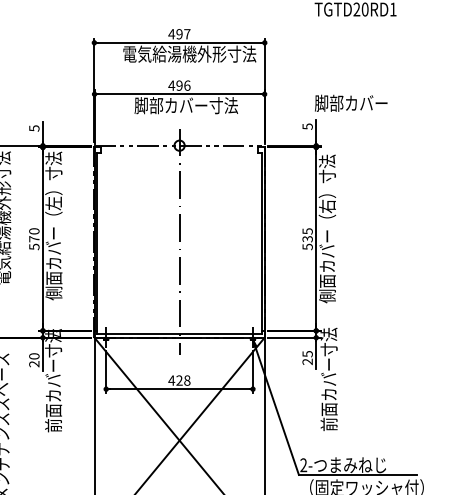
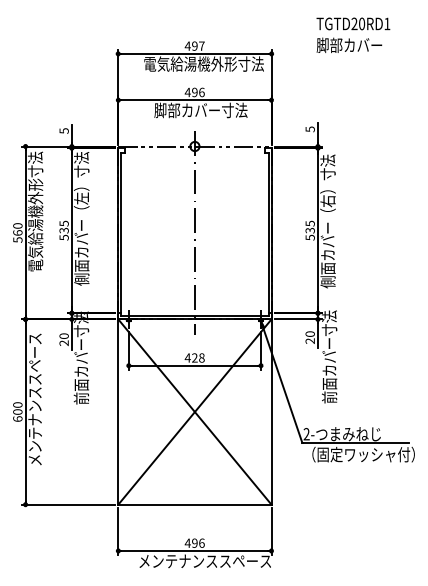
text: (351, 102) -> (349, 44), moved
text: (33, 234) -> (63, 226), 570 -> 535
text: (306, 353) -> (309, 333), 25 -> 20

